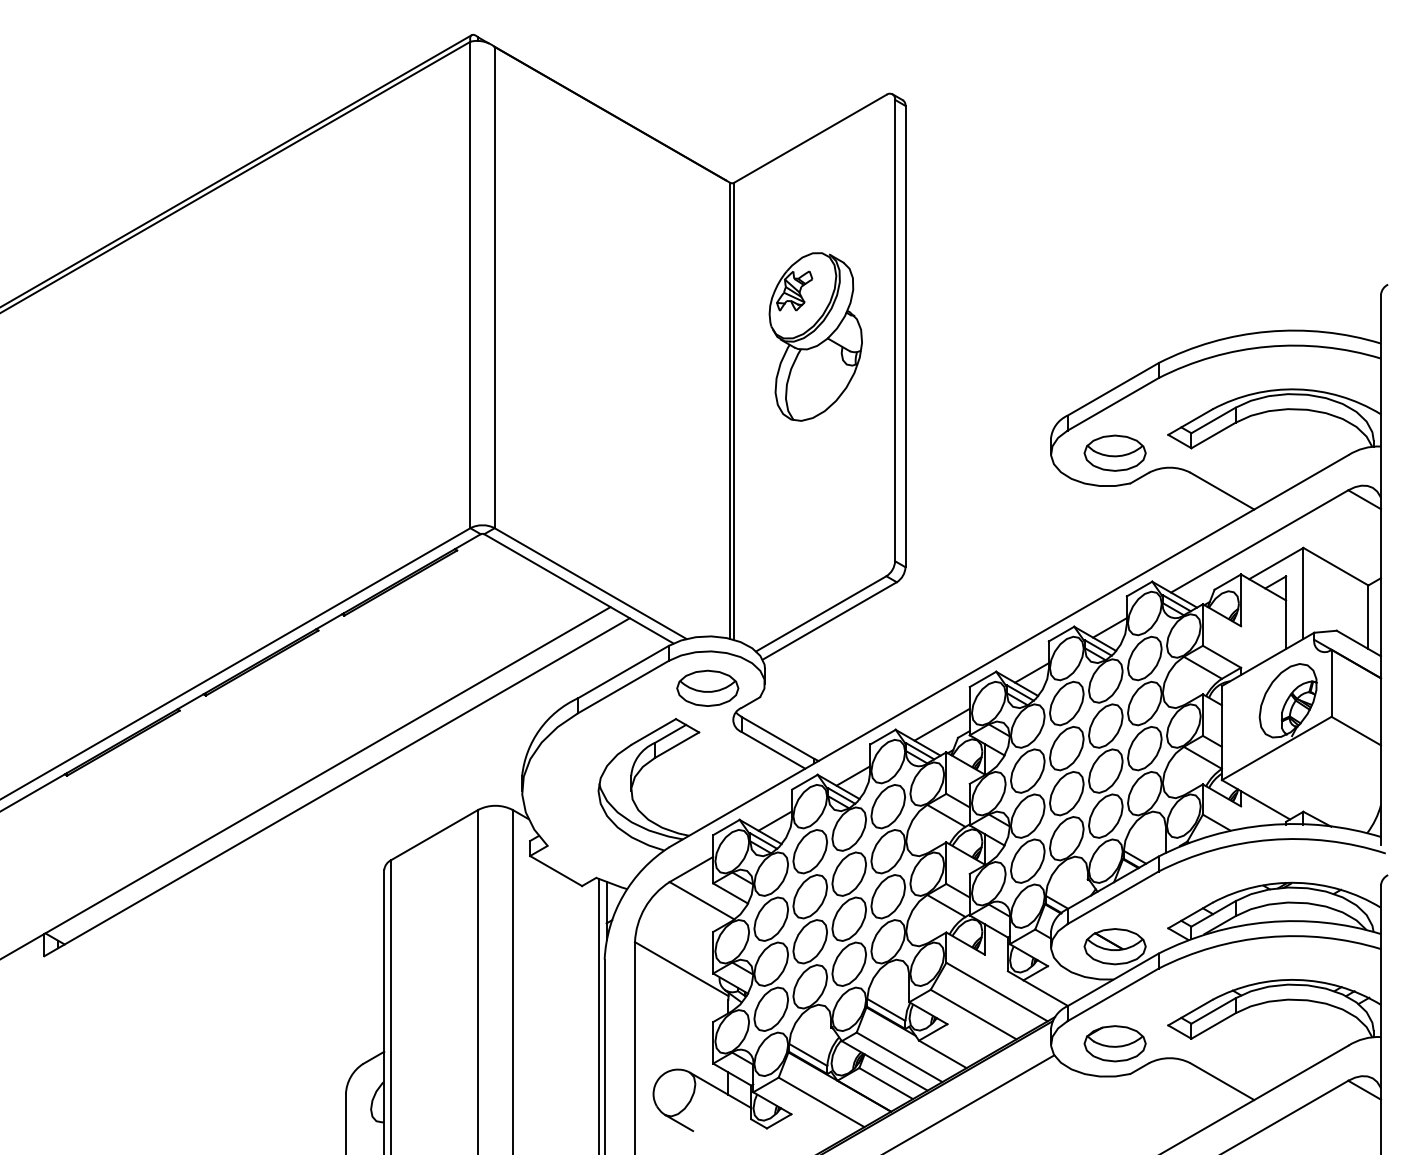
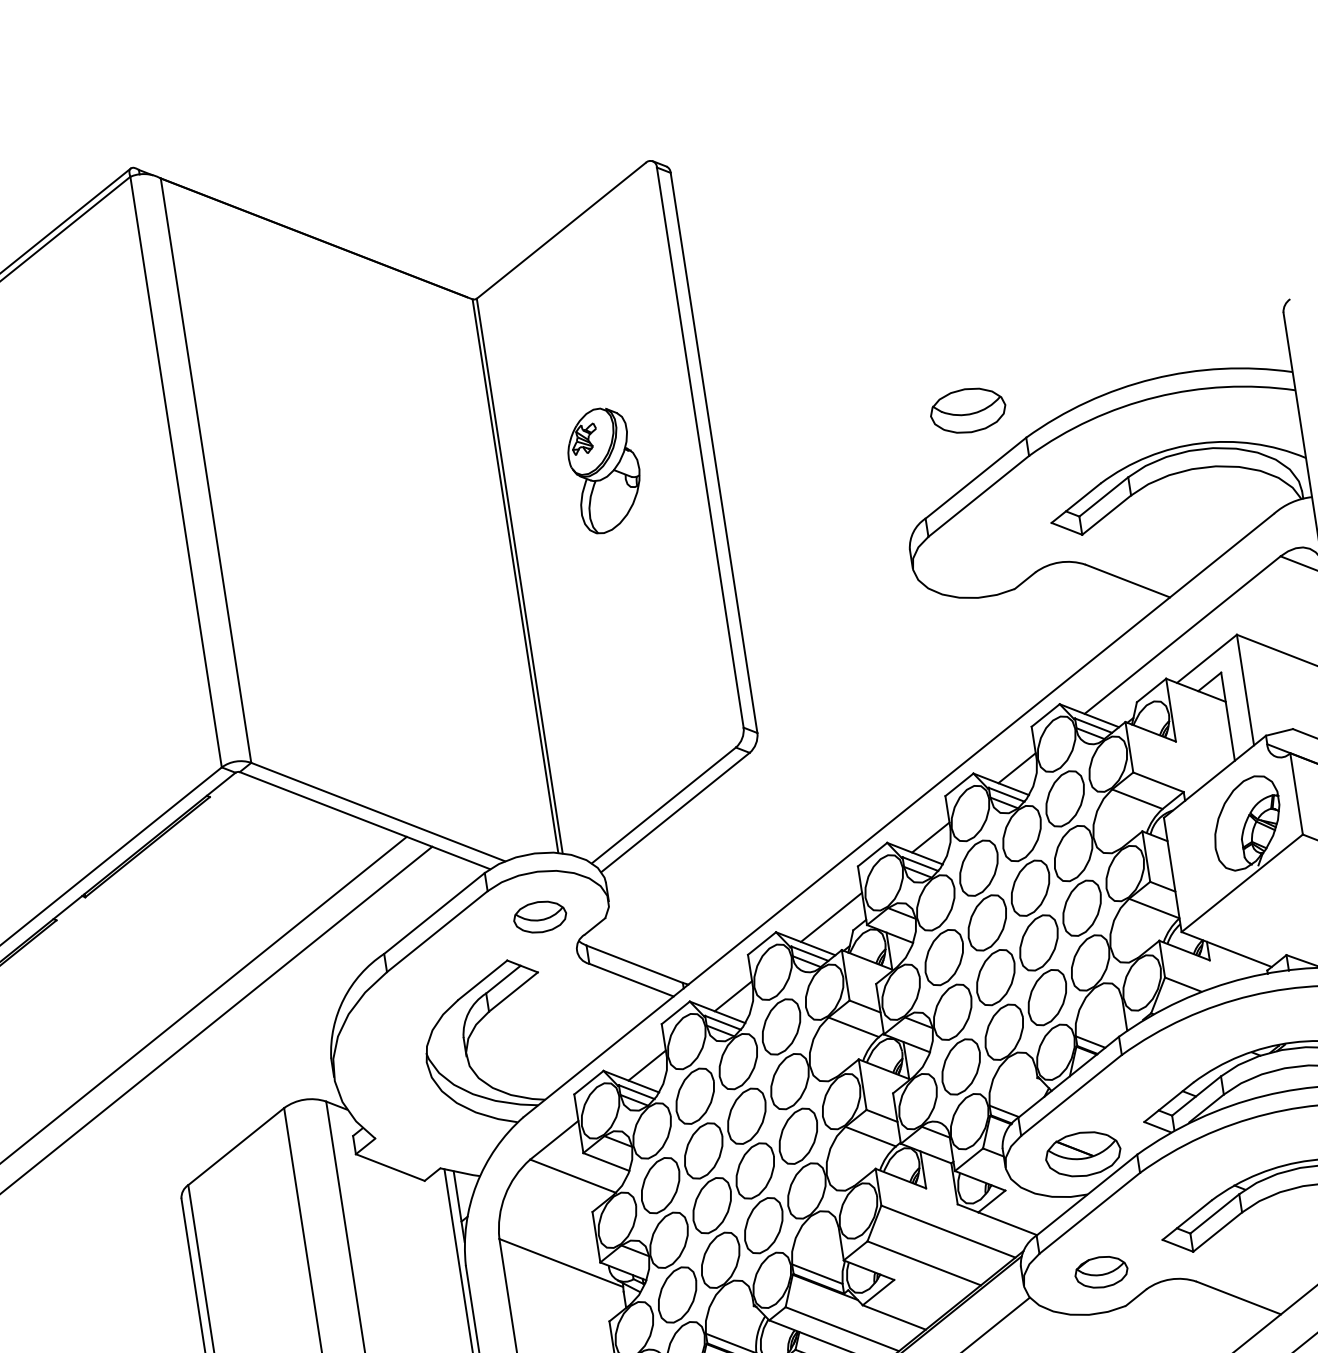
part: (815, 336) -> (604, 469), size x0.6
part: (1114, 452) -> (967, 409), moved
part: (707, 687) -> (539, 916), size x0.7
part: (1114, 1043) -> (1100, 1271), size x0.7

